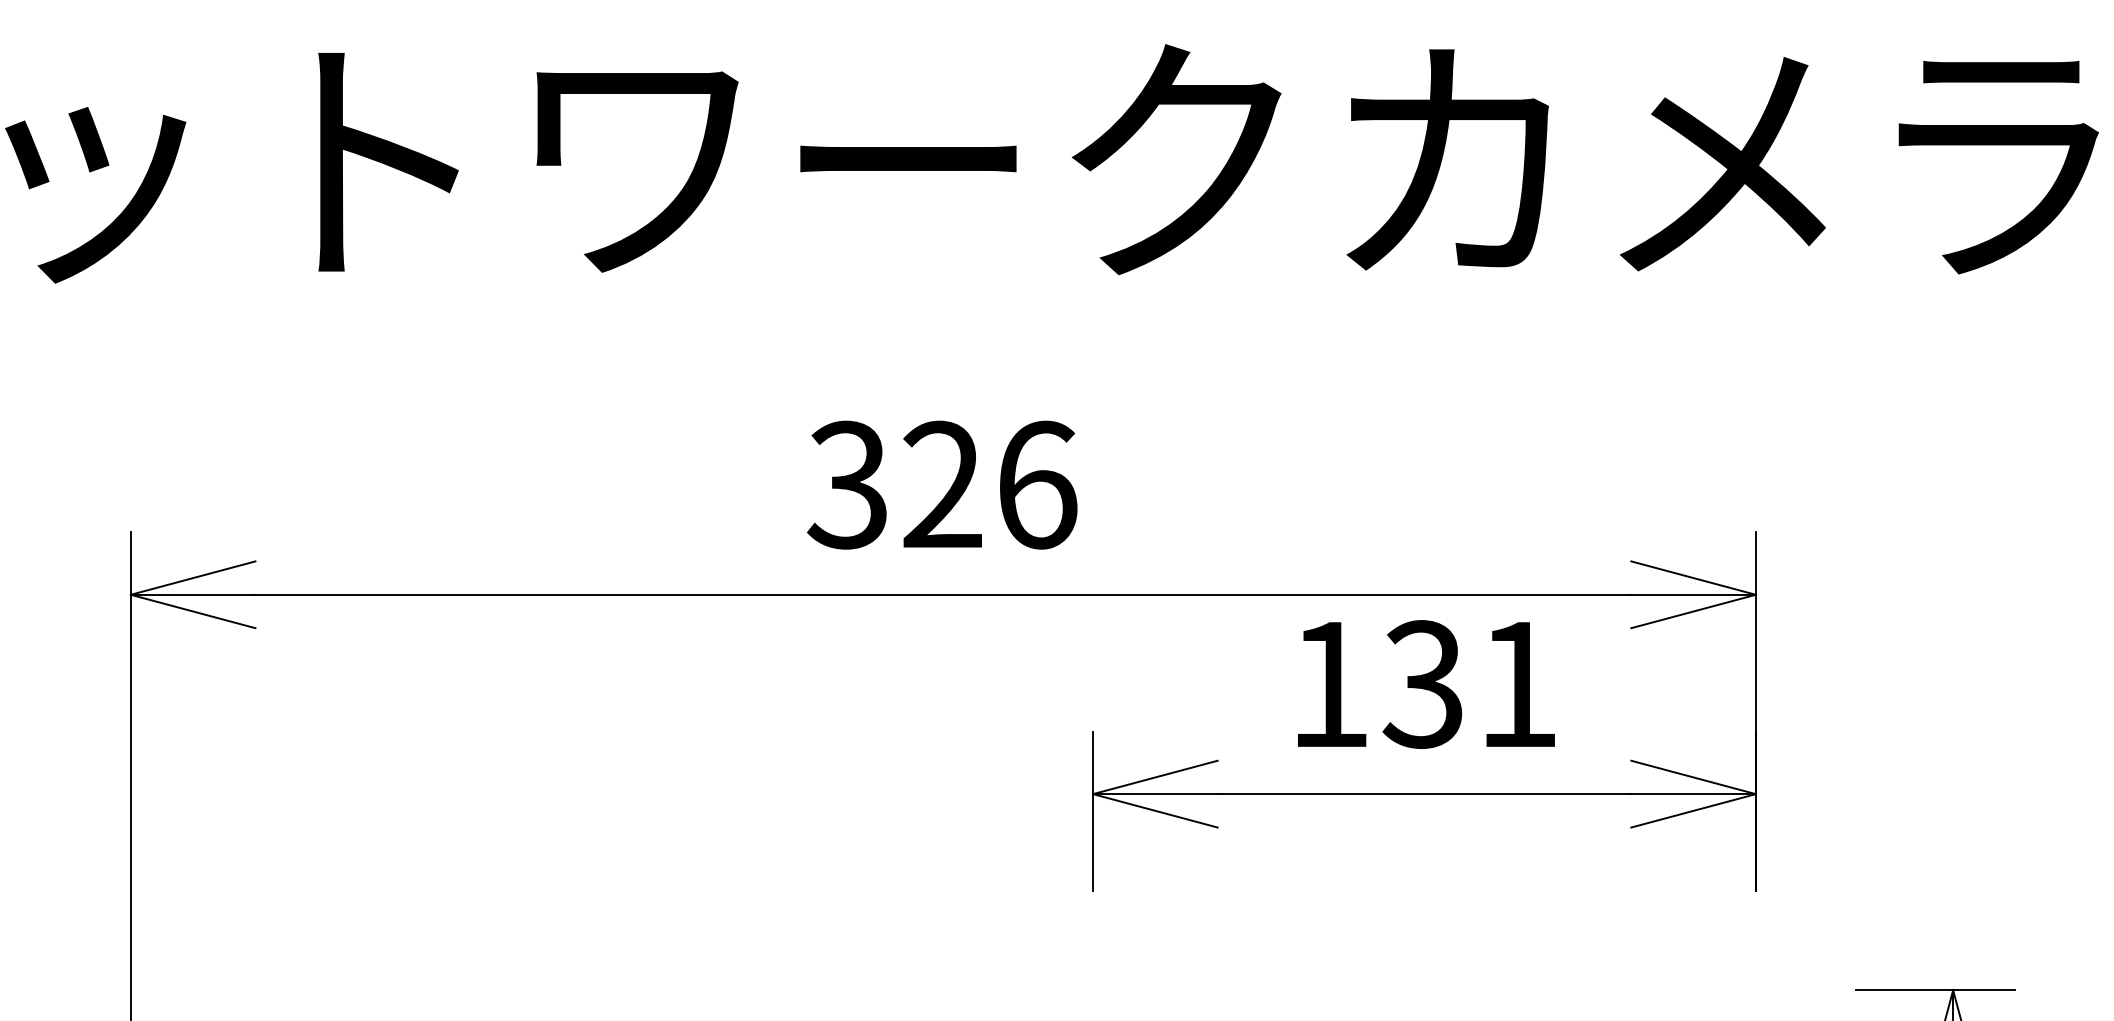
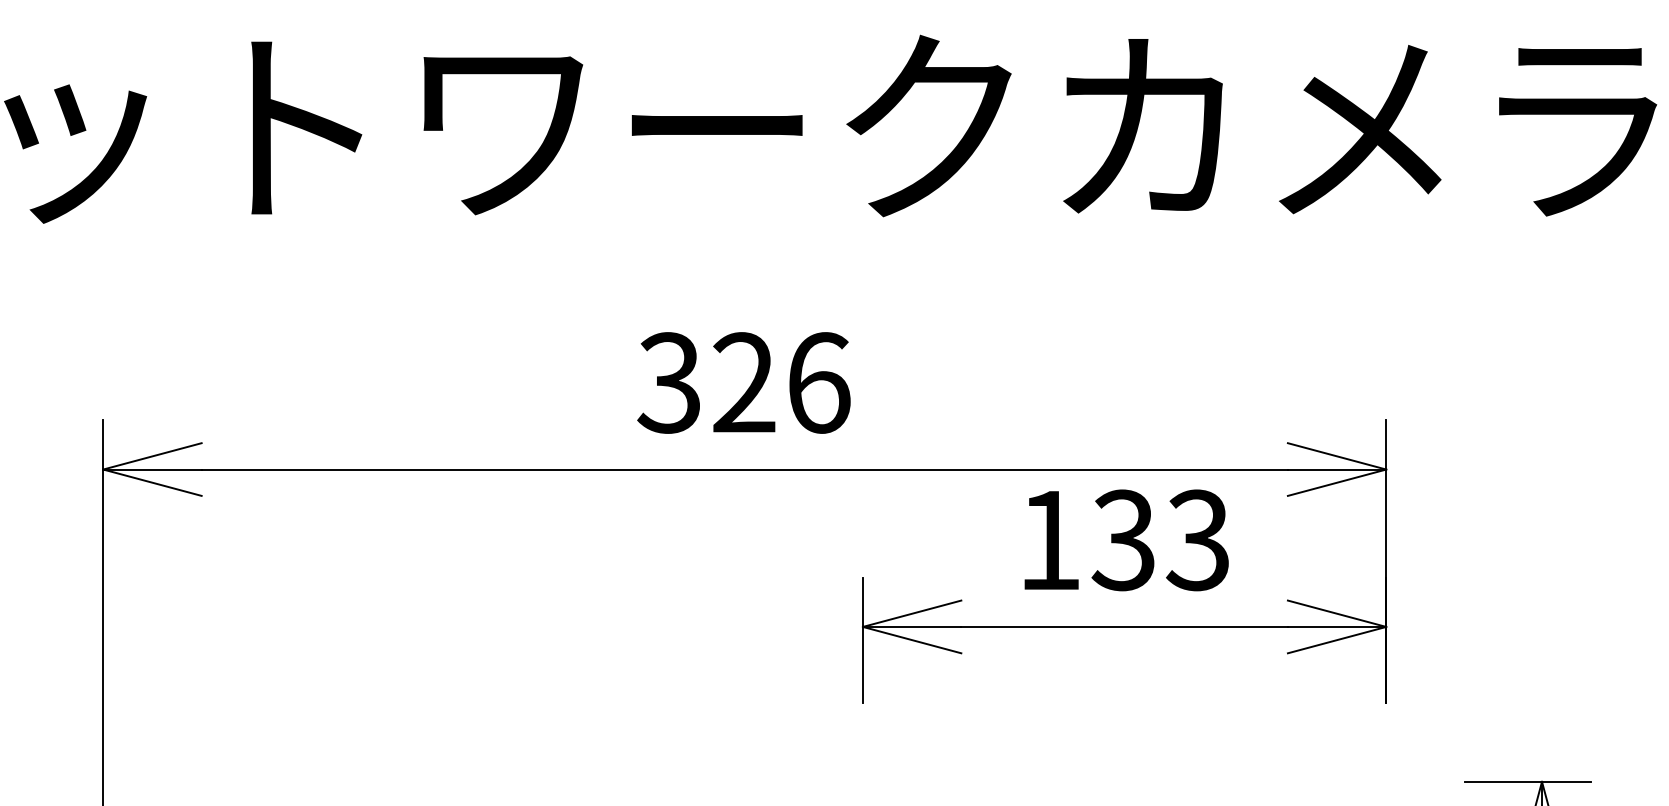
text: (1516, 684) -> (1197, 540), 131 -> 133

